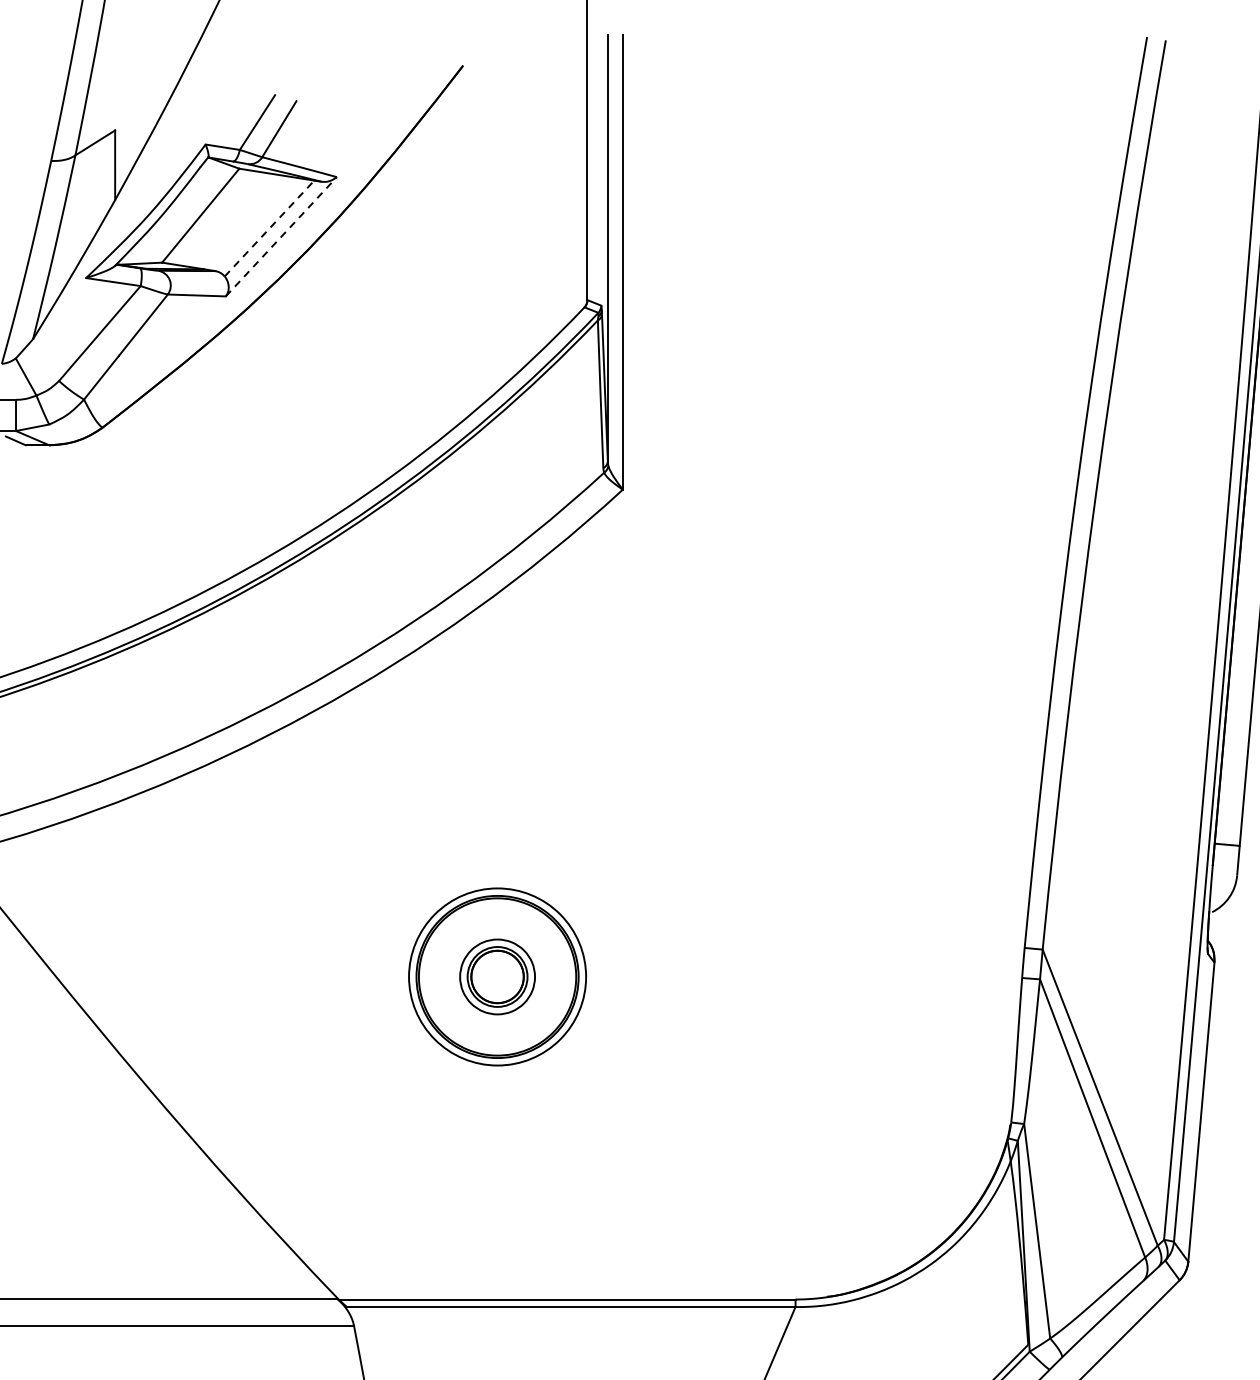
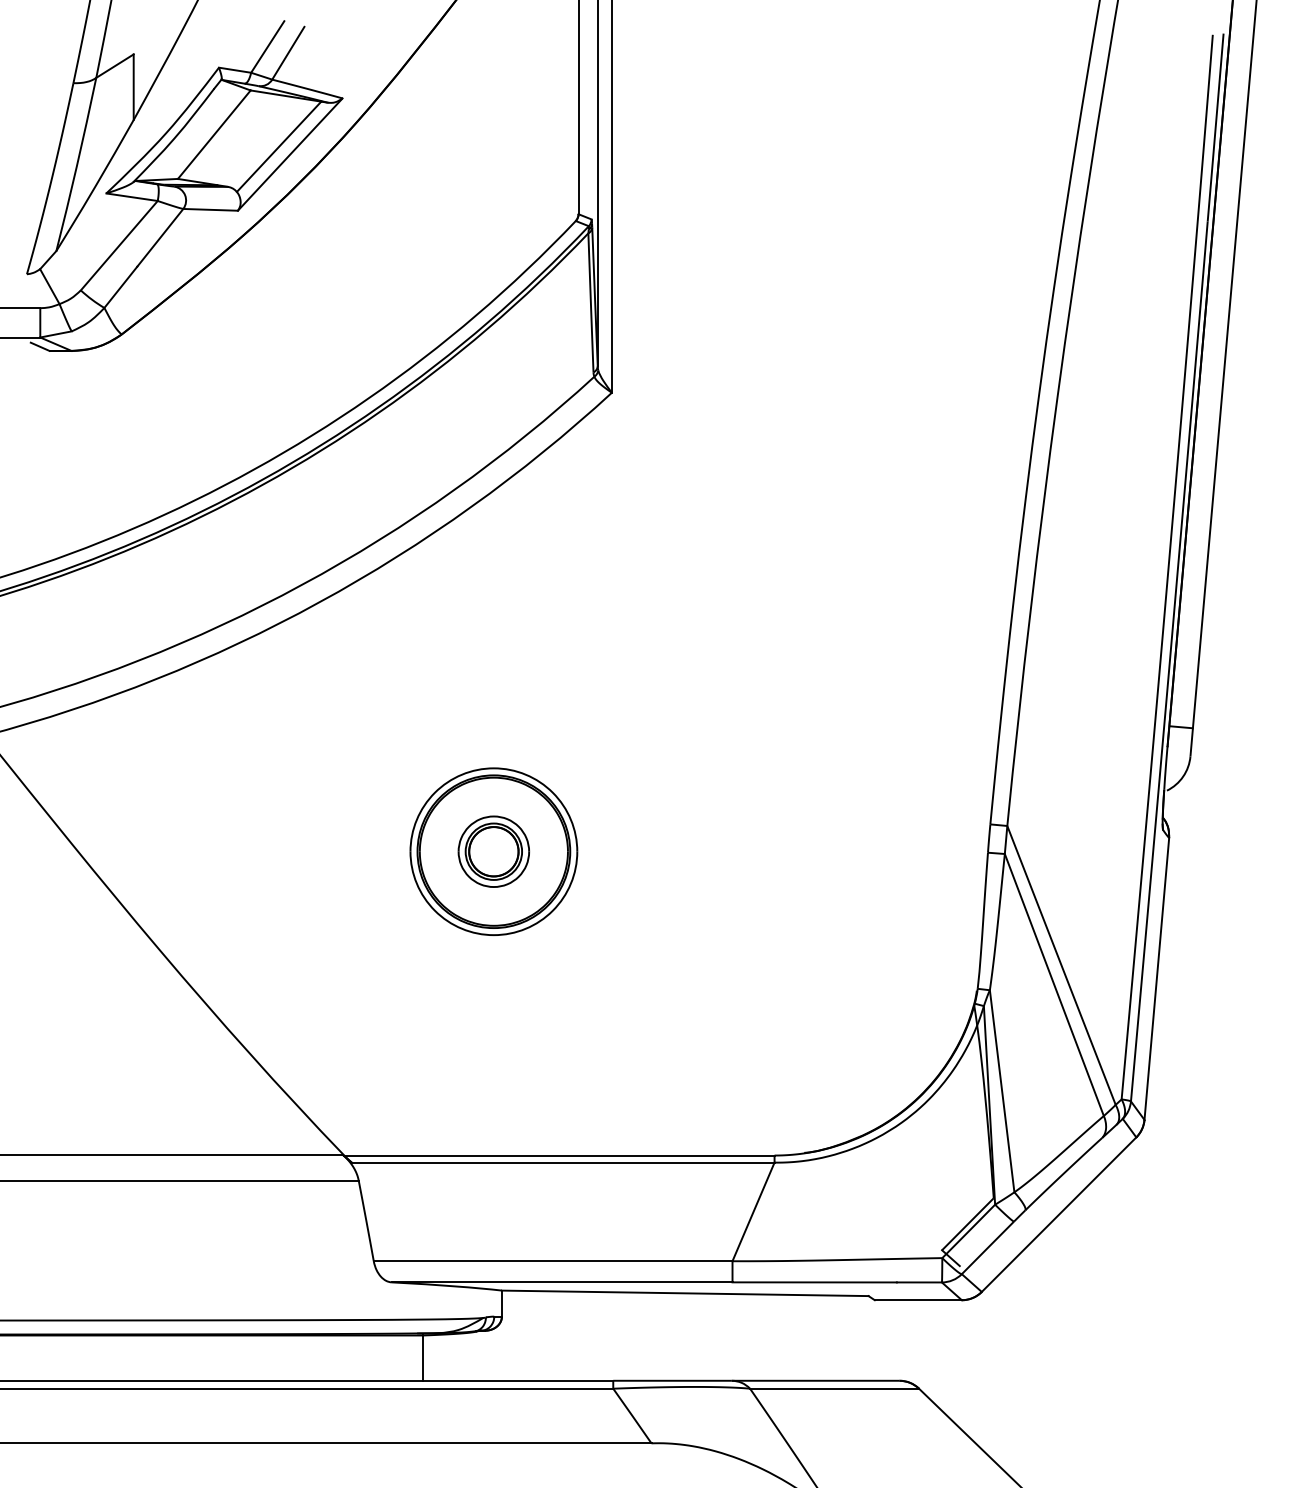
line: (269, 228) -> (279, 146), dashed -> solid
line: (281, 236) -> (290, 154), dashed -> solid

